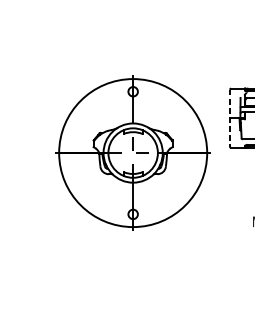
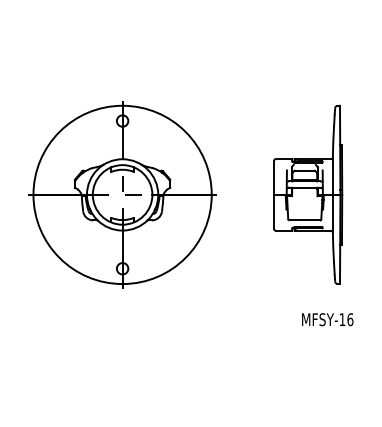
line: (230, 118) -> (274, 195), dashed -> solid
part: (133, 152) -> (122, 194), moved

